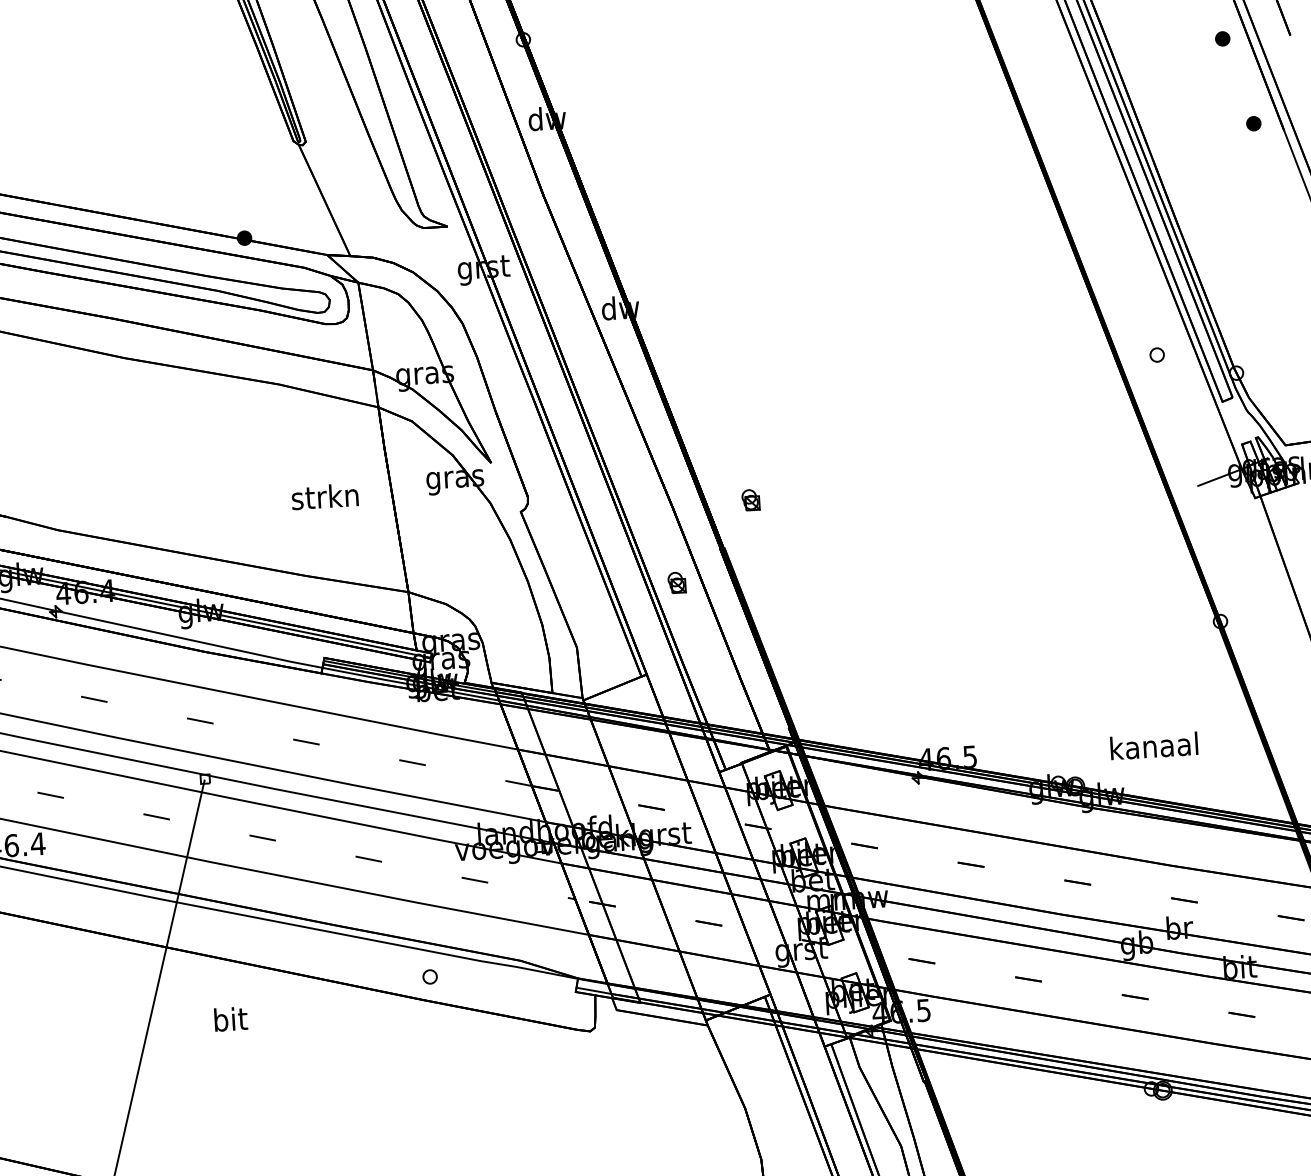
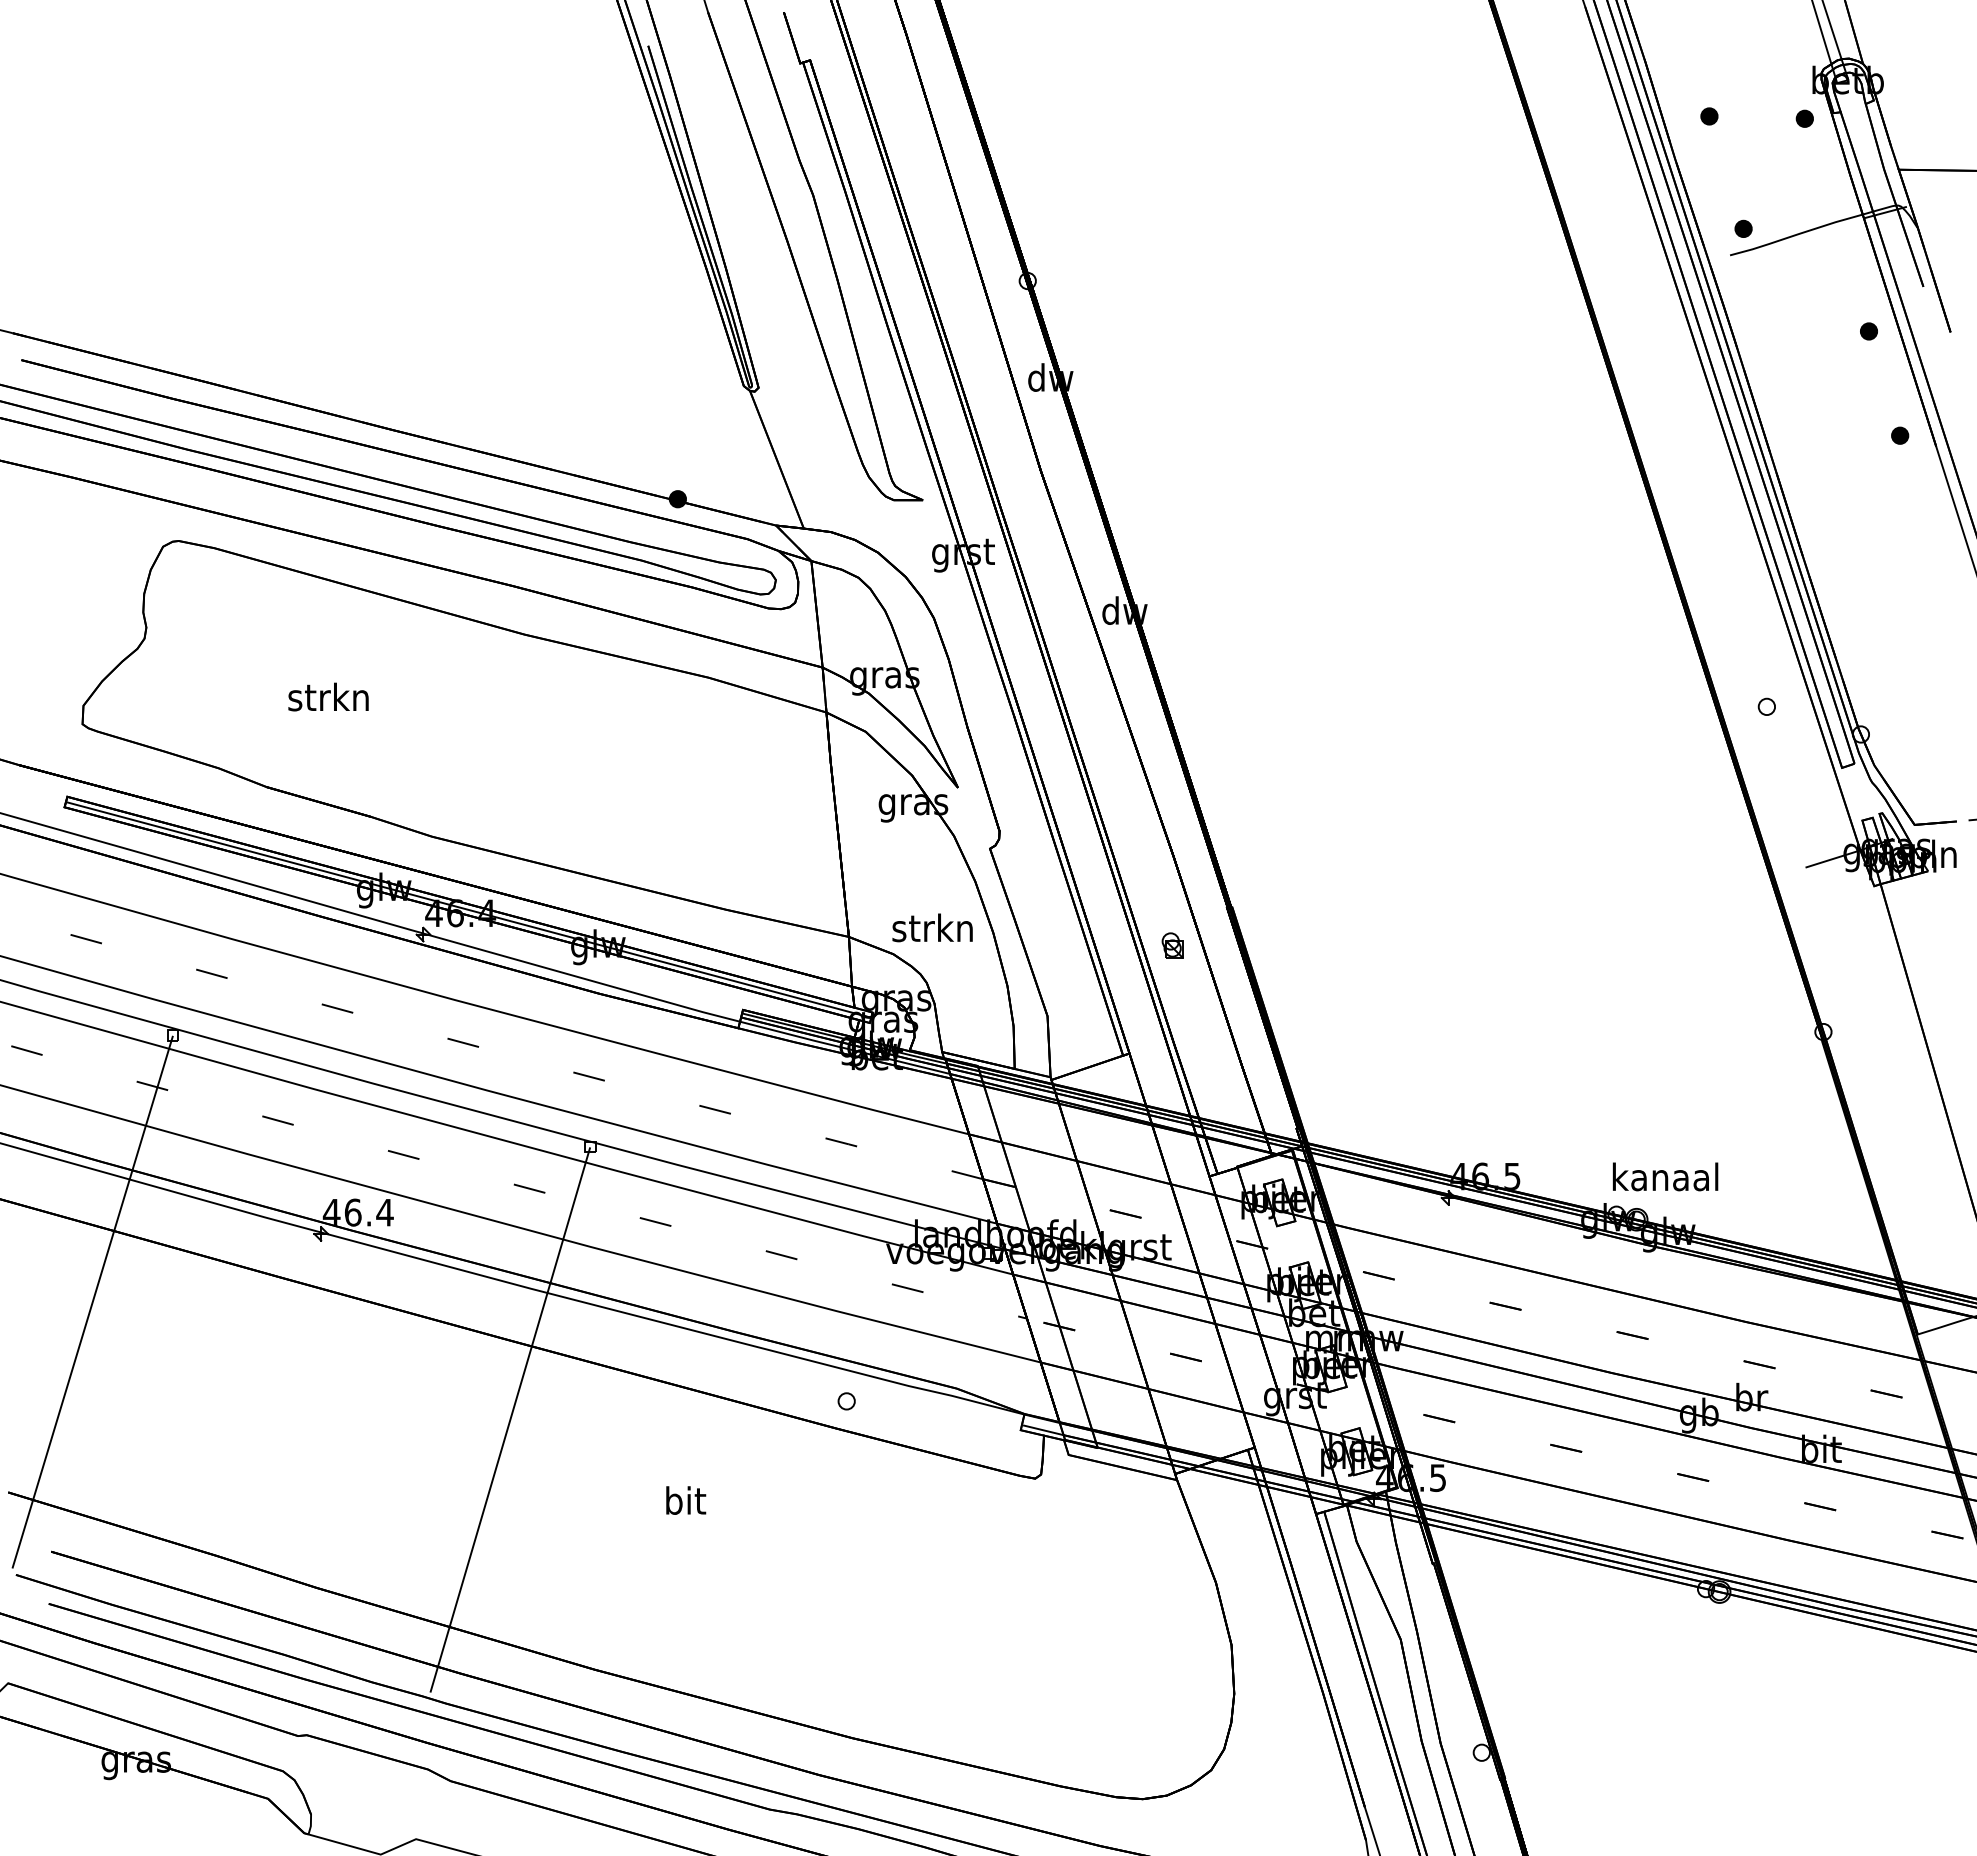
text: (324, 496) -> (932, 927), moved
part: (750, 500) -> (1267, 851), removed
text: (1154, 745) -> (1665, 1176), moved
text: (231, 1019) -> (686, 1500), moved

